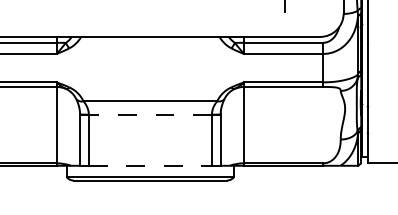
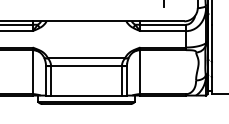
line: (150, 115) -> (86, 66), dashed -> solid
line: (152, 165) -> (87, 95), dashed -> solid

